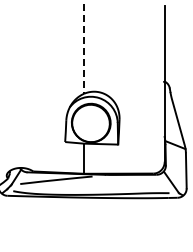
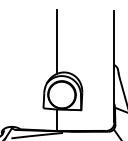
line: (84, 49) -> (57, 42), dashed -> solid

